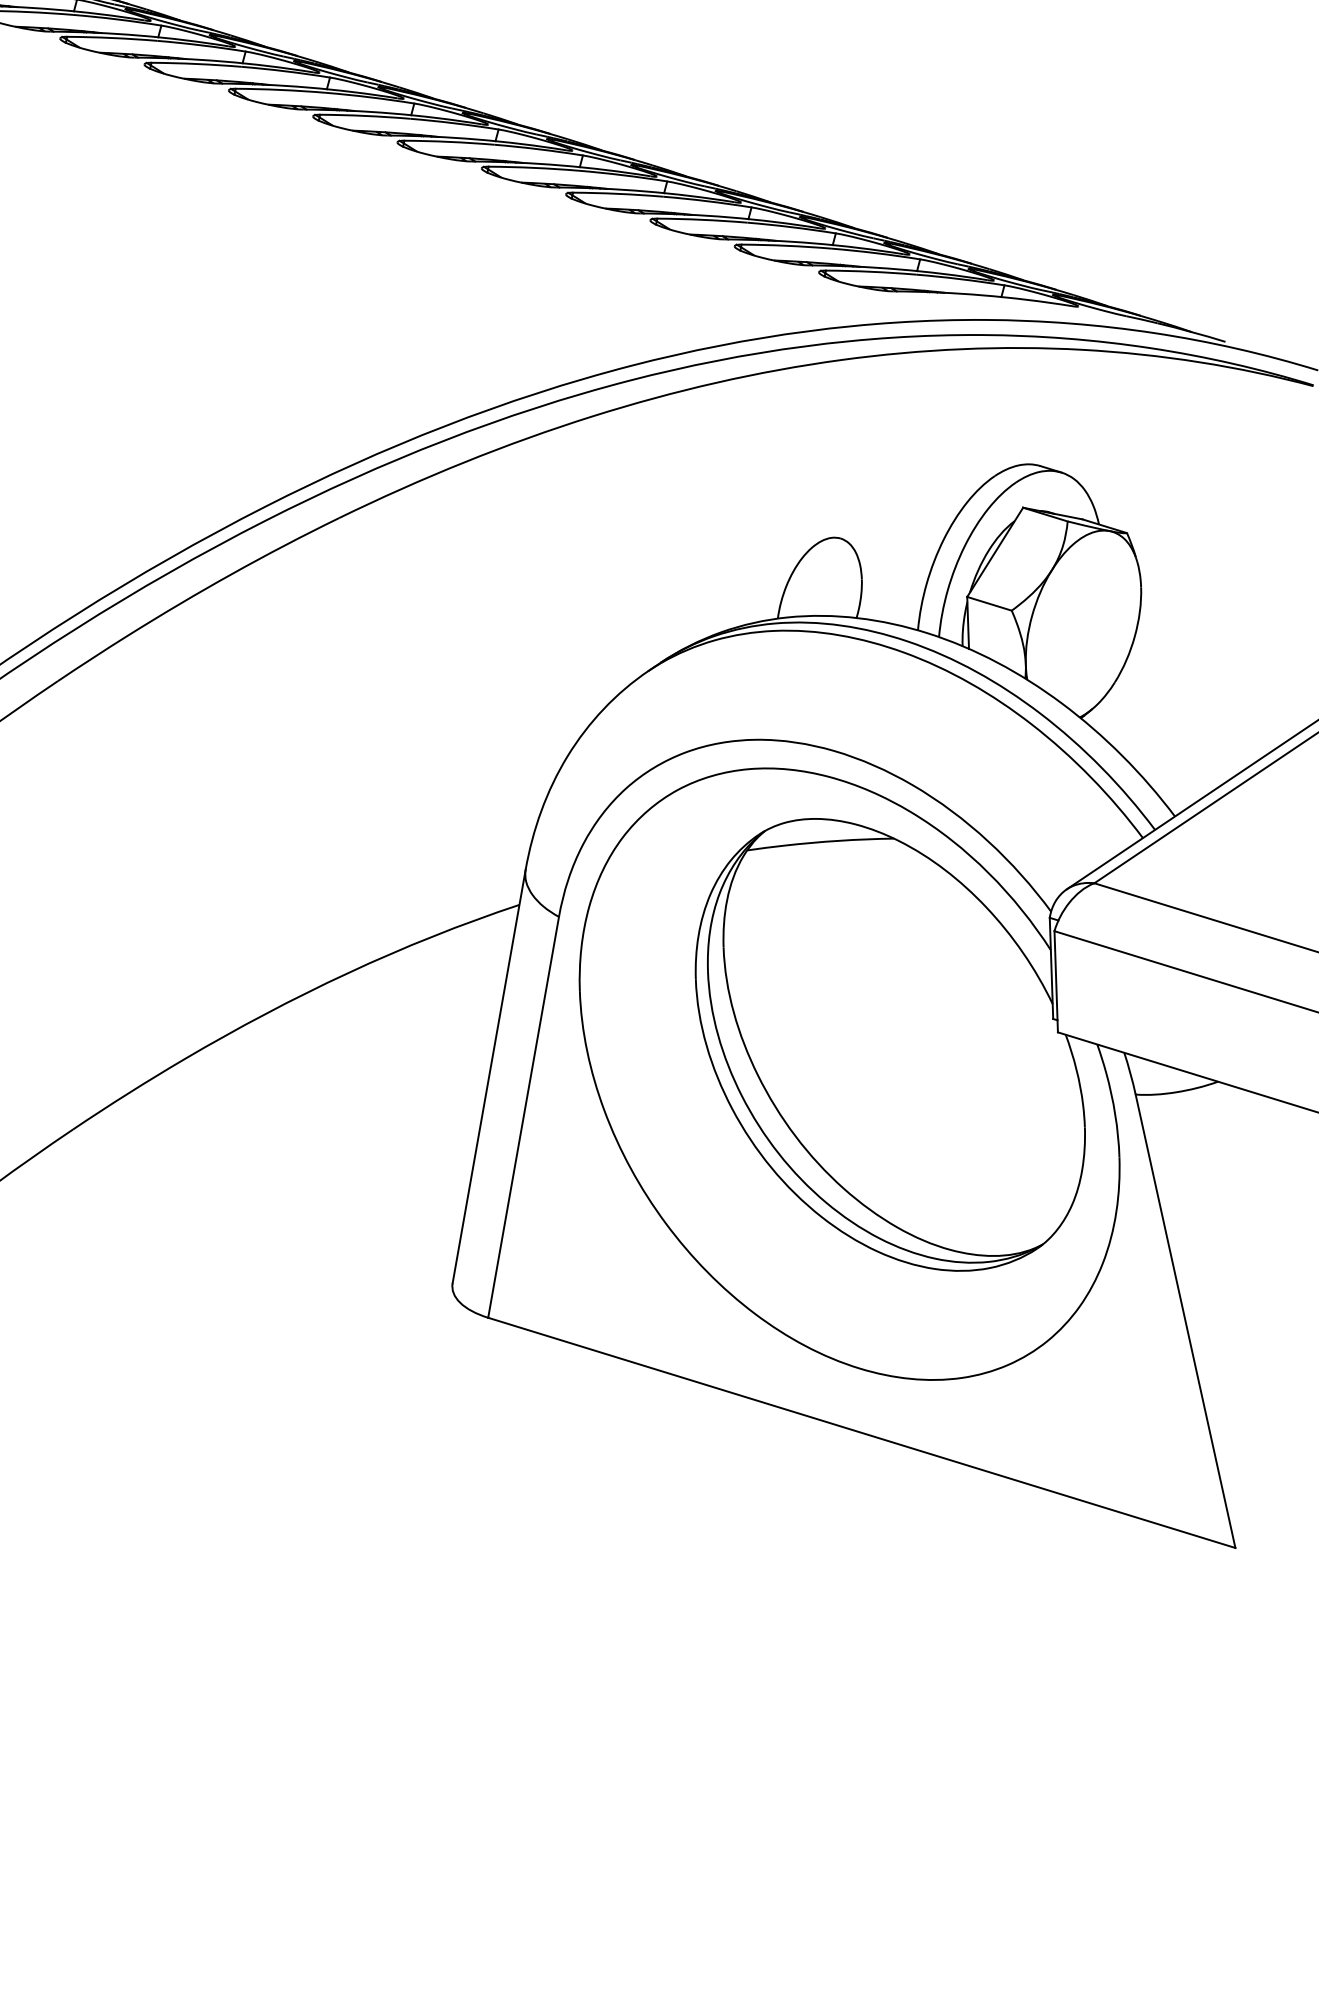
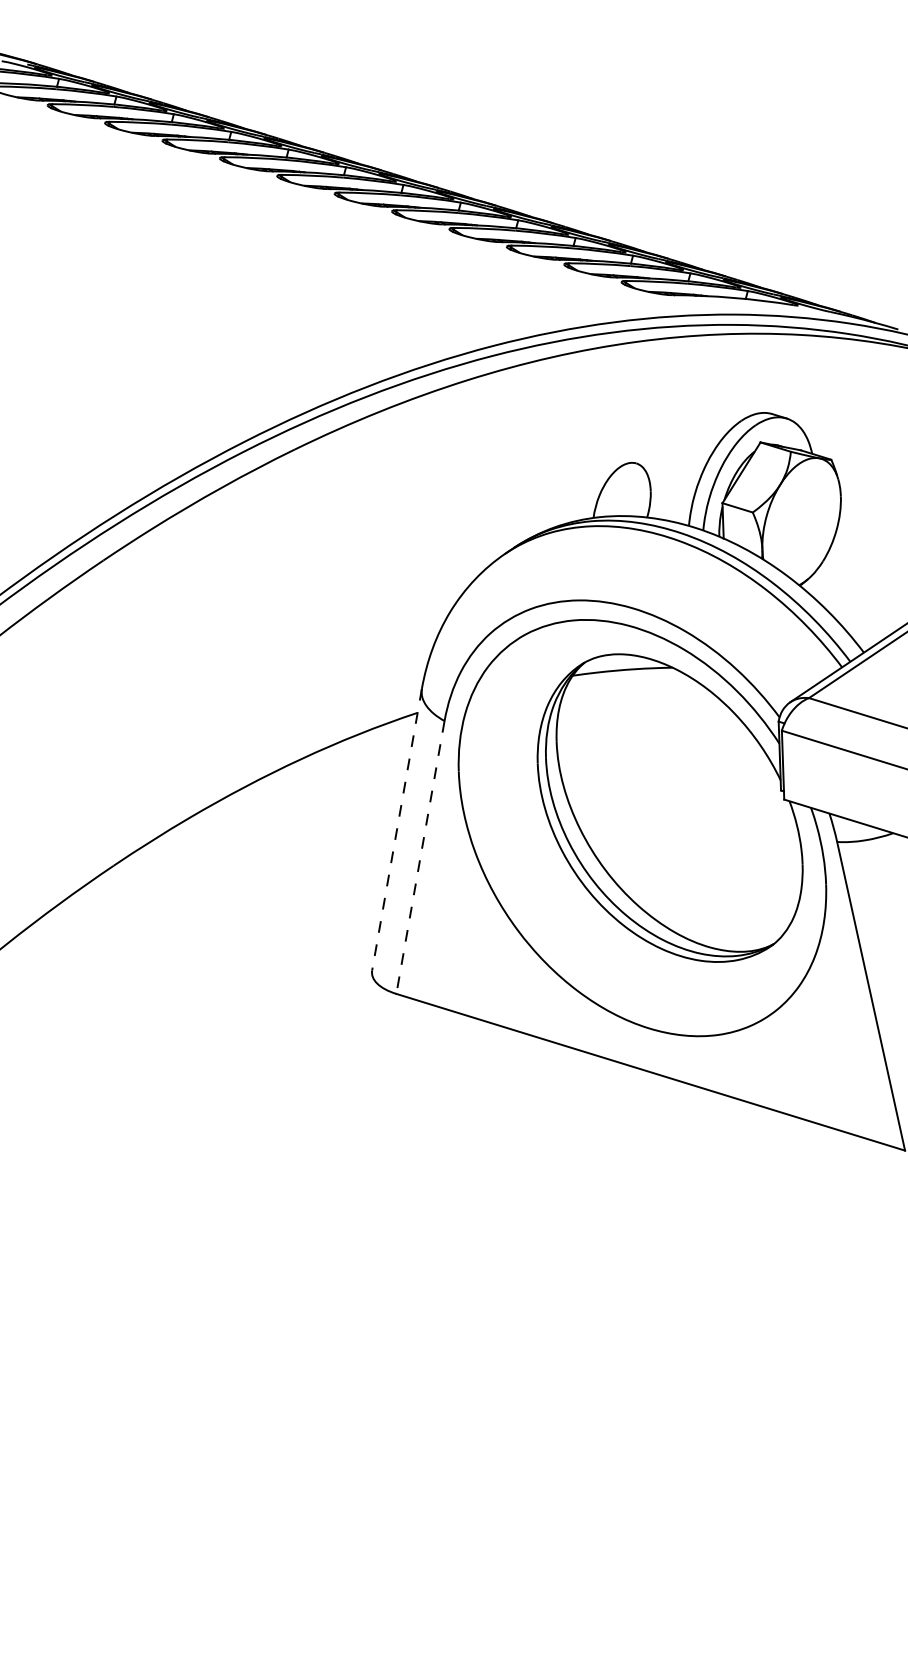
line: (489, 1076) -> (397, 829), solid -> dashed
line: (523, 1117) -> (420, 857), solid -> dashed

